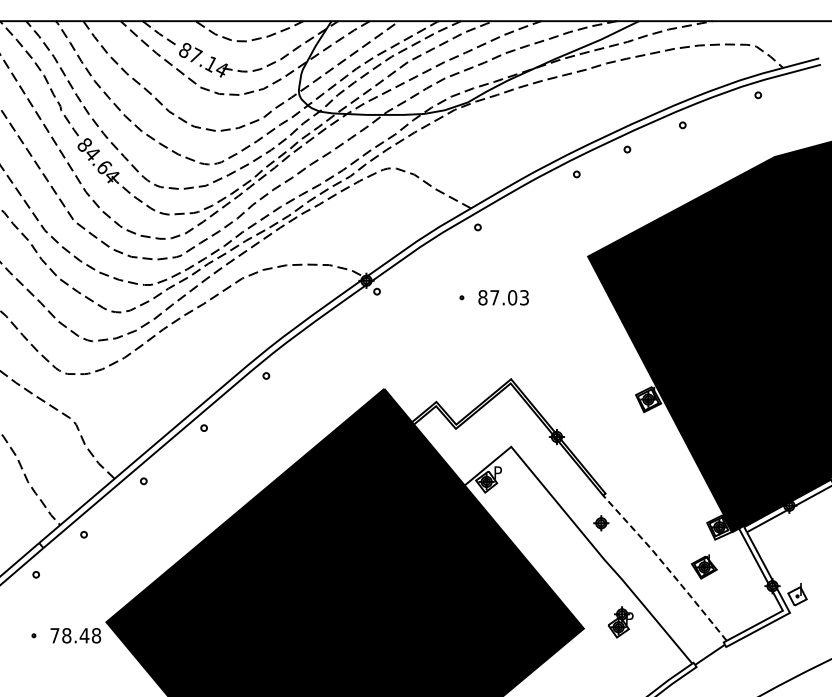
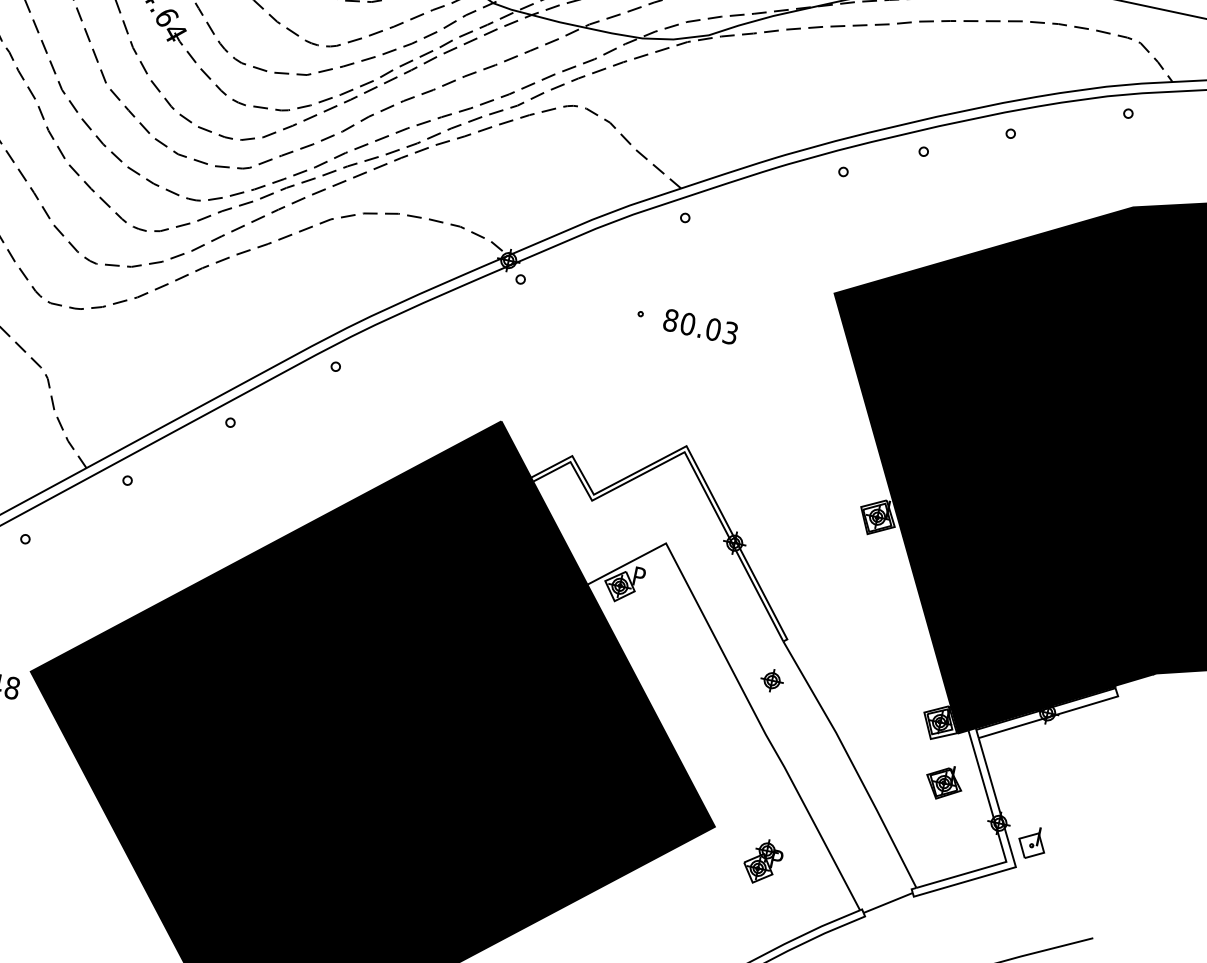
text: (494, 297) -> (687, 323), 87.03 -> 80.03
part: (703, 566) -> (943, 781), moved
line: (666, 567) -> (852, 764), dashed -> solid
part: (620, 622) -> (762, 862), moved

